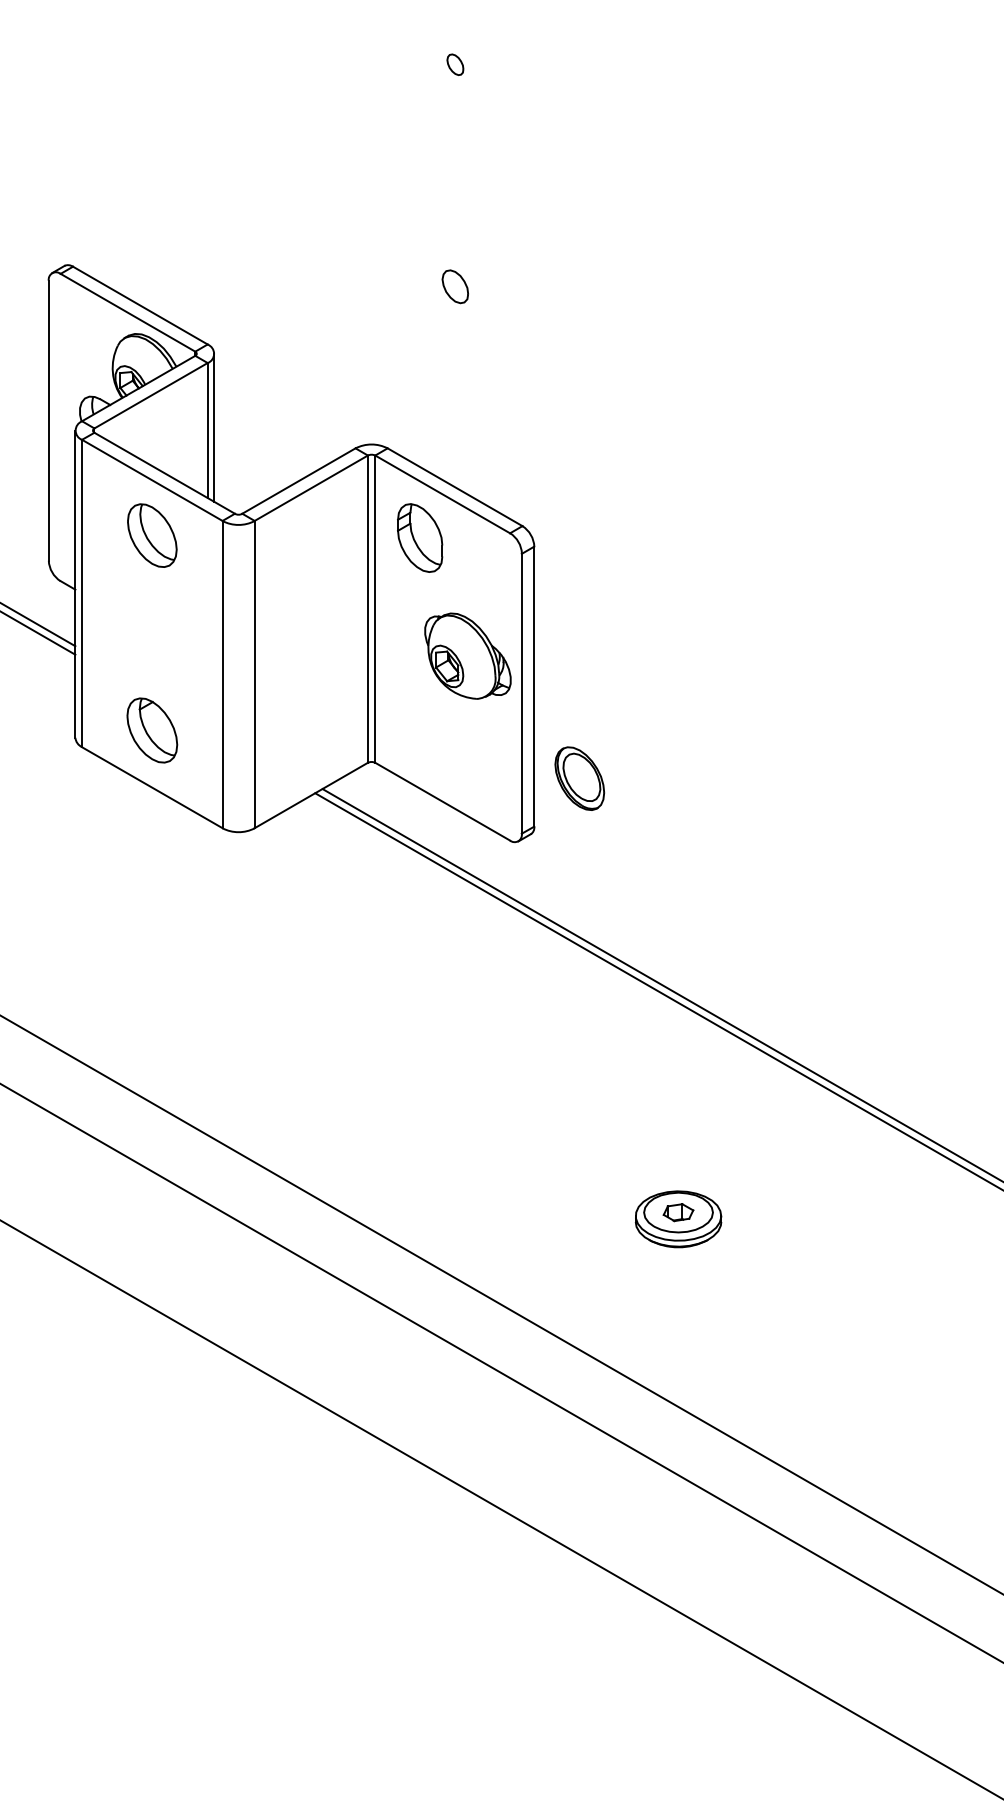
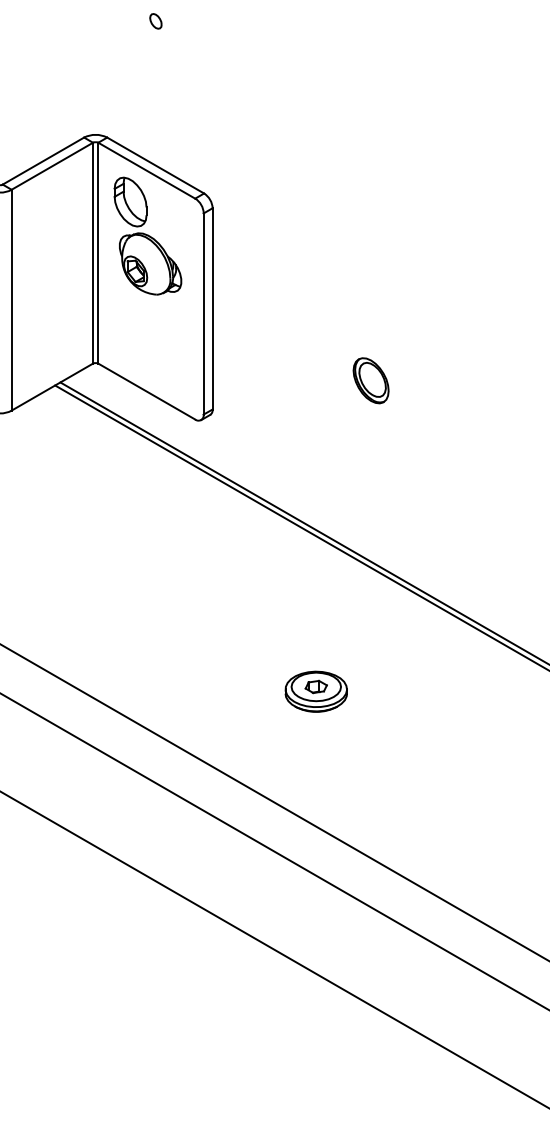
part: (455, 286) -> (155, 21), size x0.62
part: (467, 655) -> (150, 263), moved
part: (579, 778) -> (370, 380), moved

